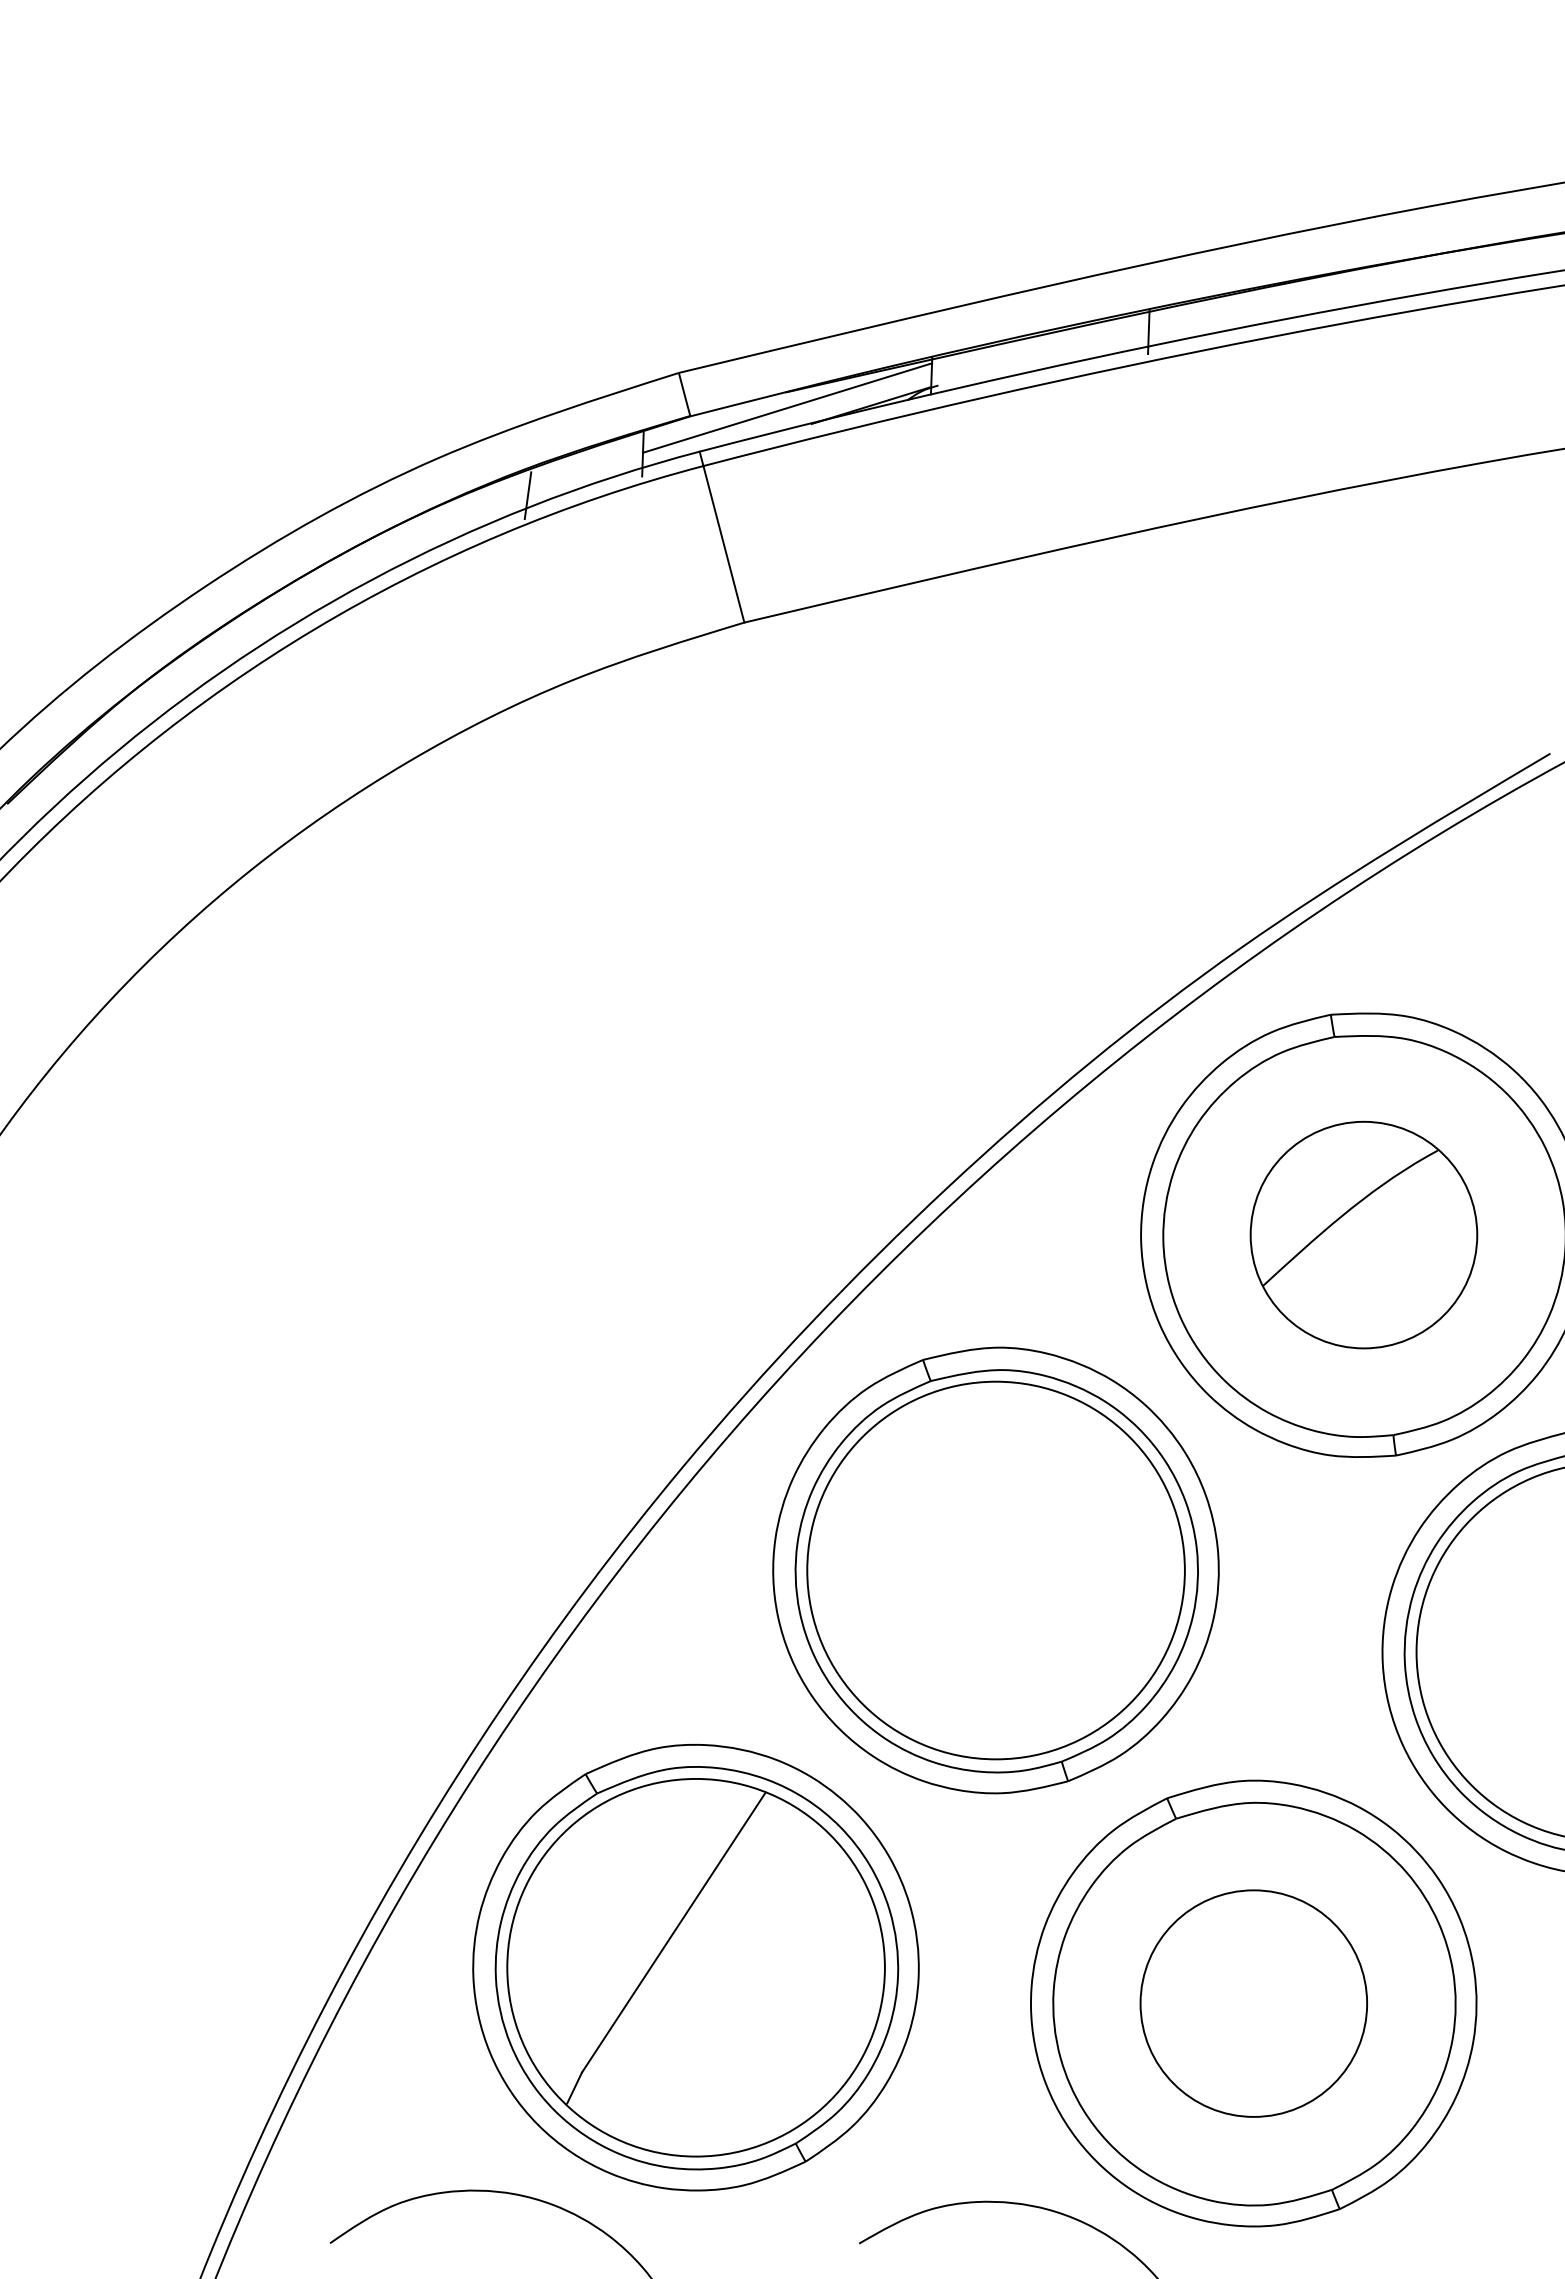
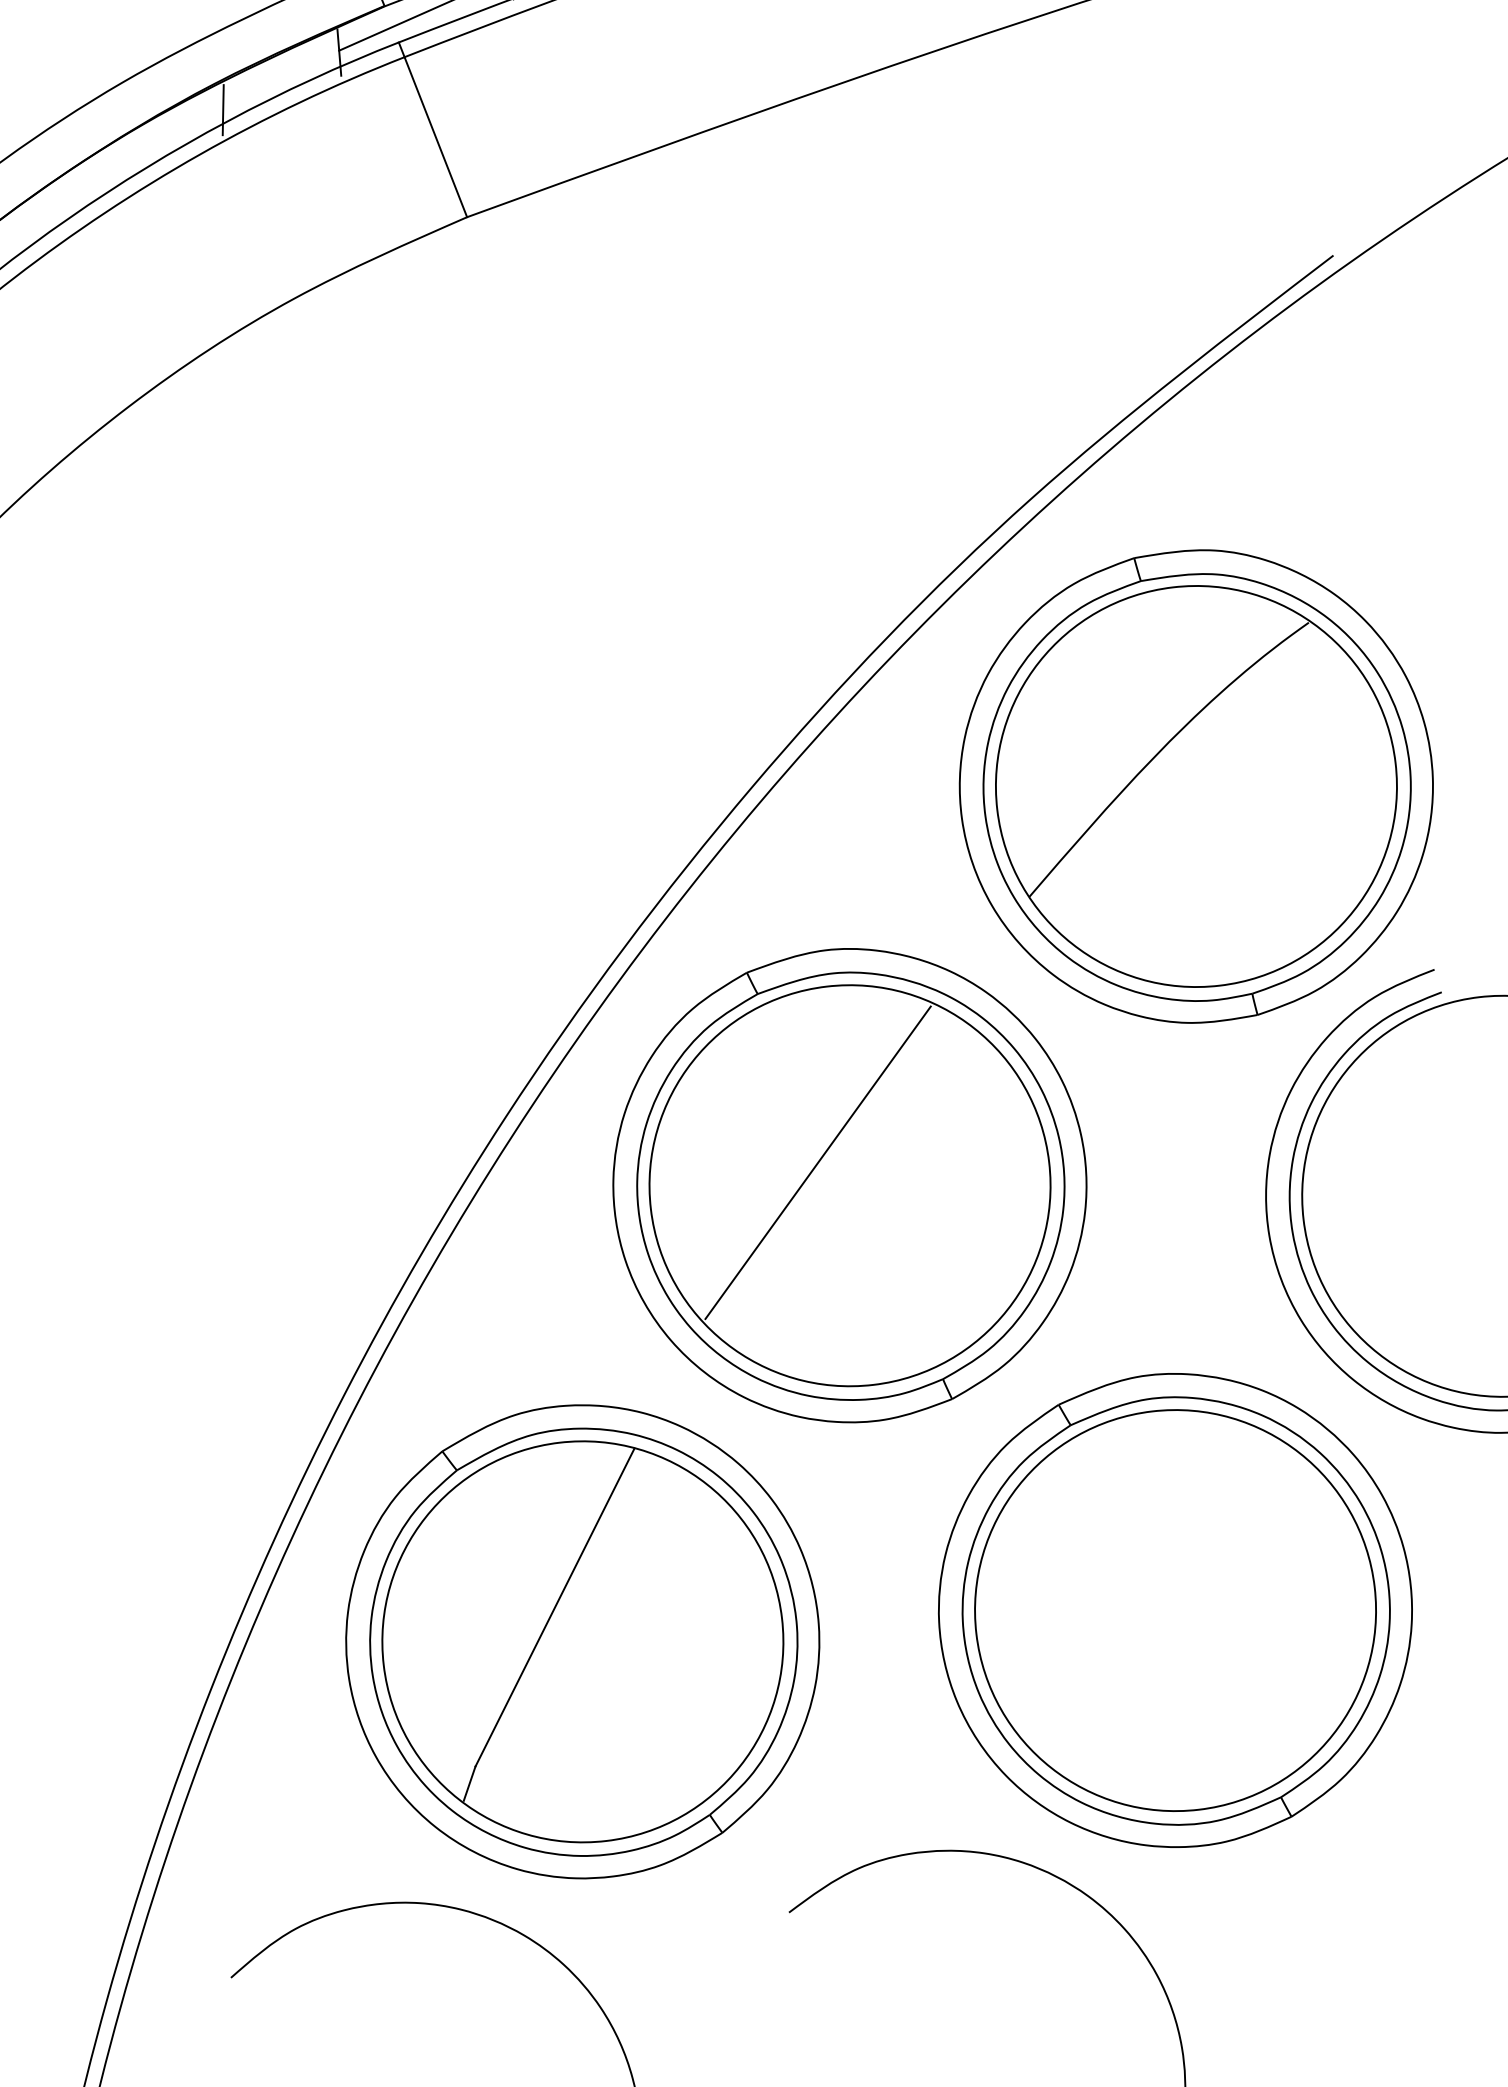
part: (1363, 1234) -> (1195, 785), size x1.67
line: (968, 1545) -> (817, 1162), added
circle: (1253, 2003) -> (1175, 1610), size x1.67

